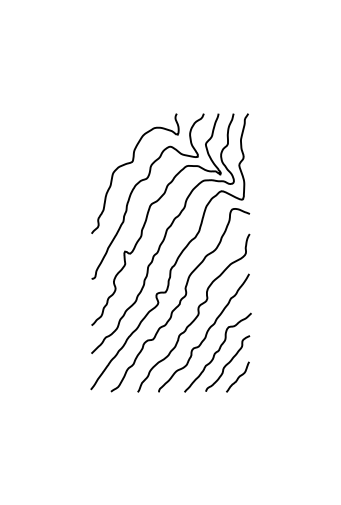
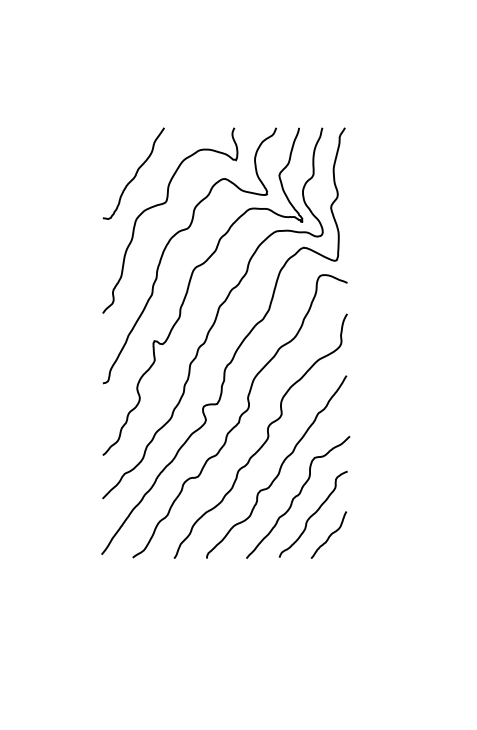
curve: (112, 143) -> (135, 173), added

